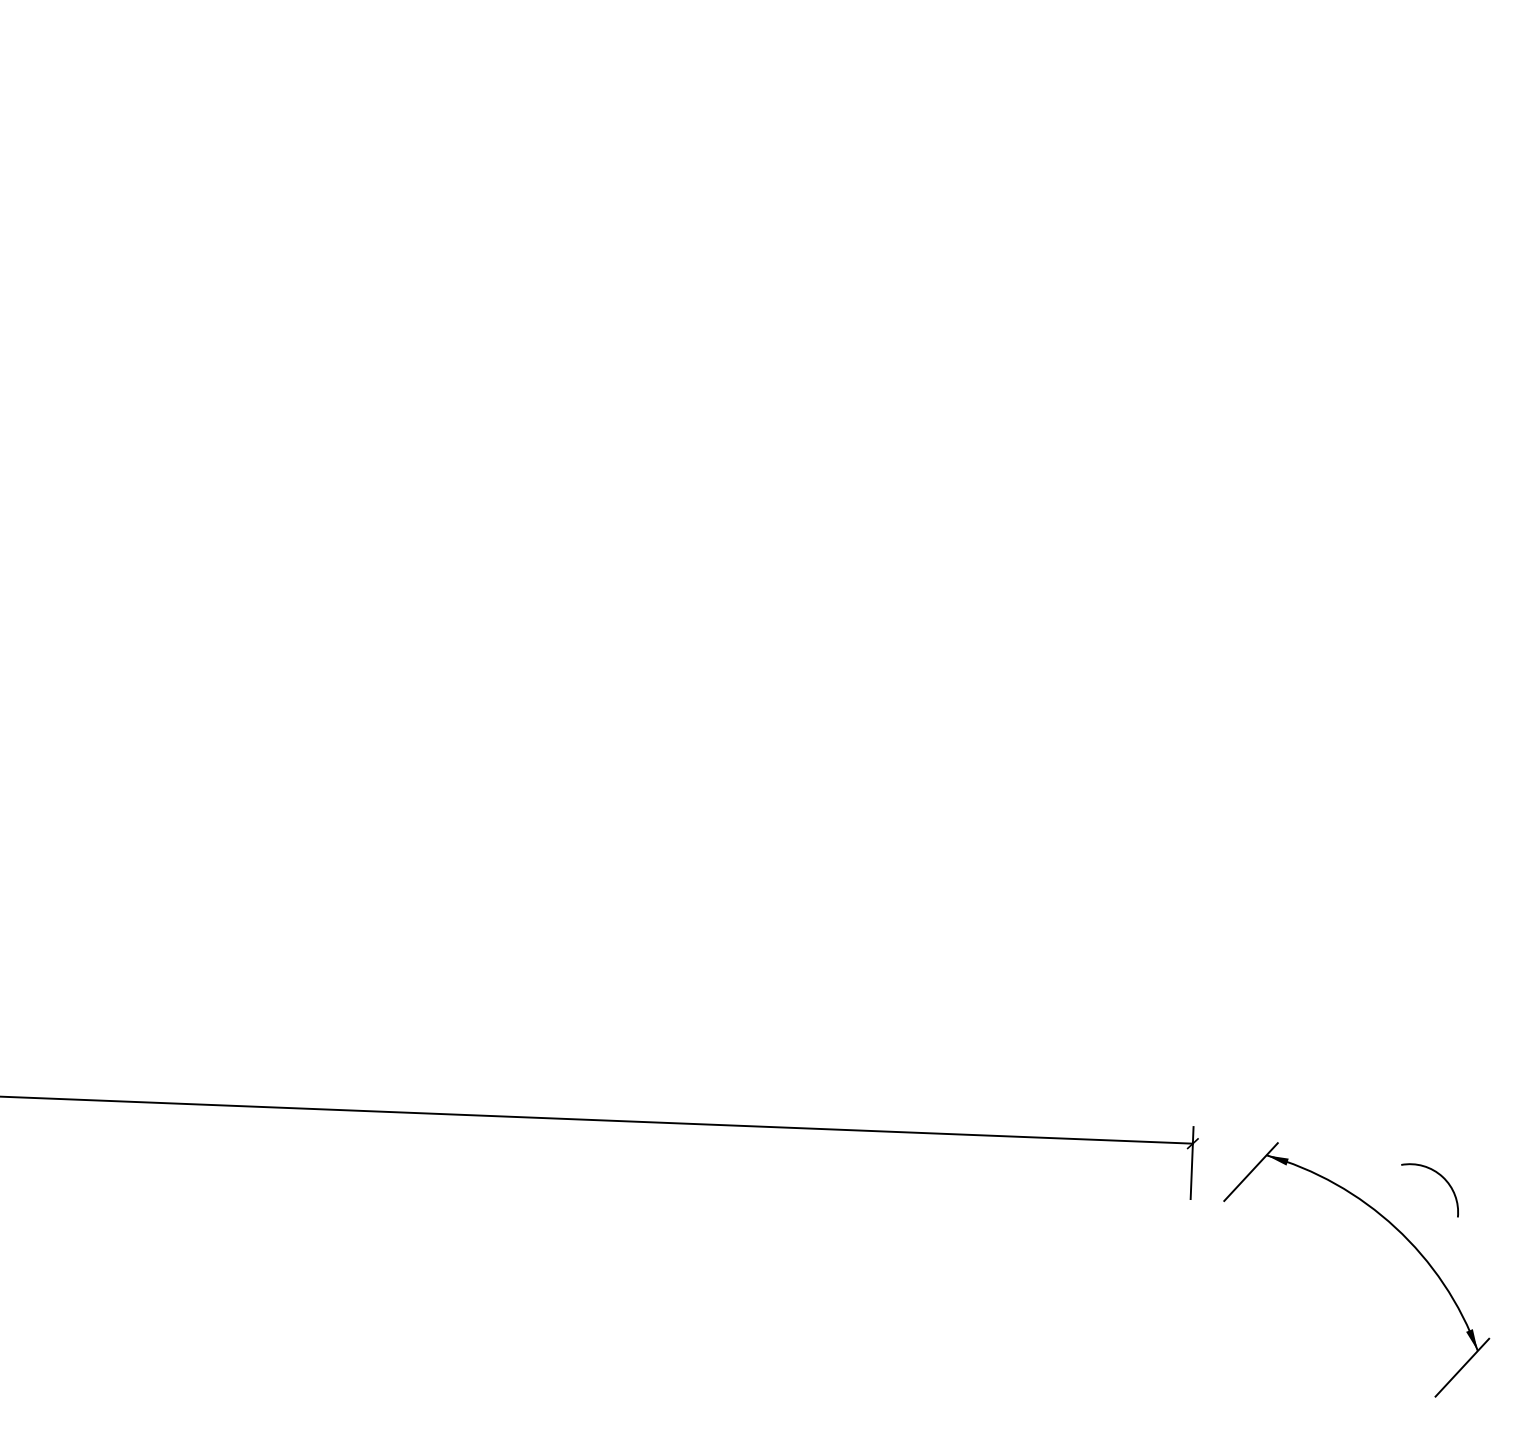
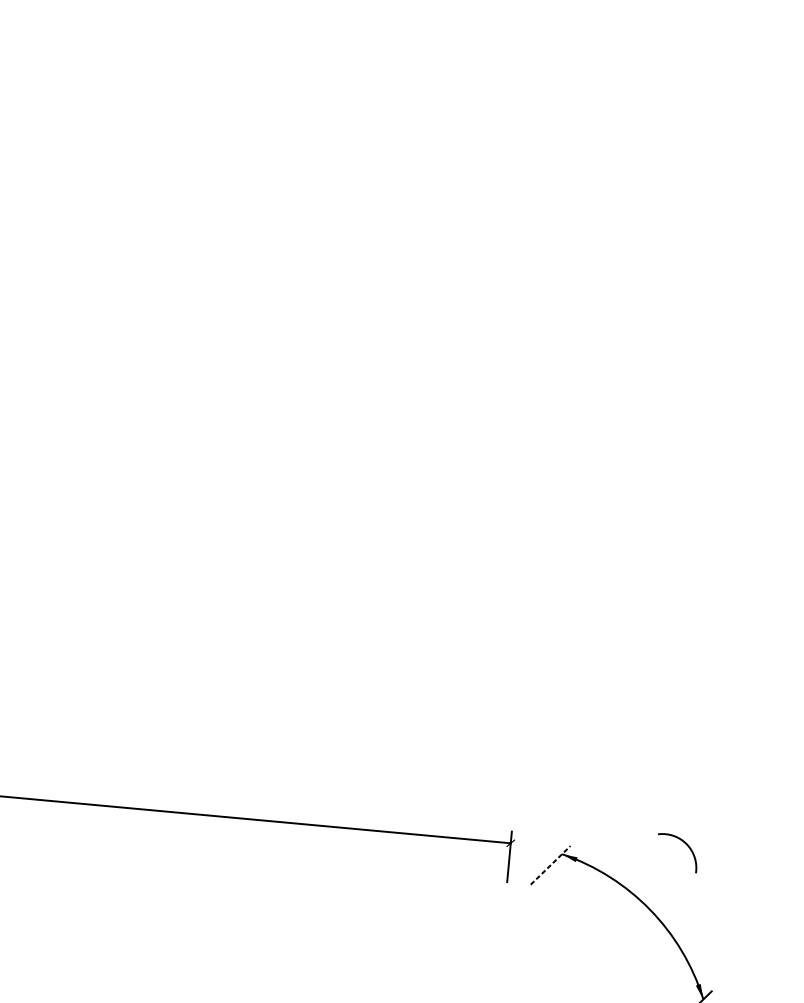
line: (1251, 1171) -> (550, 865), solid -> dashed
arc: (1441, 1177) -> (685, 844), moved

